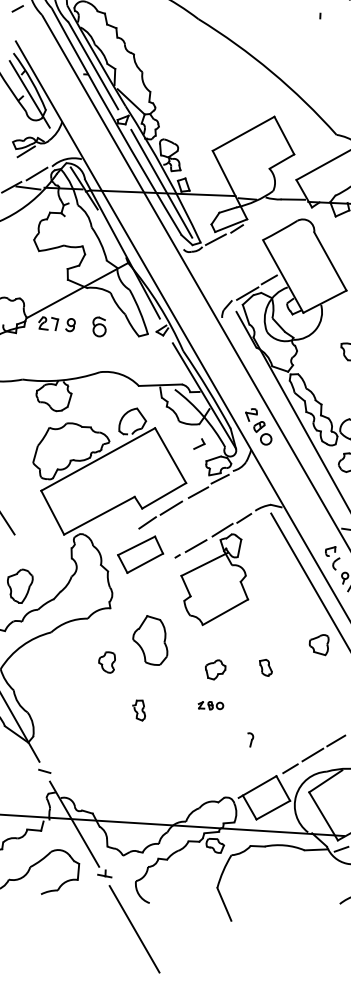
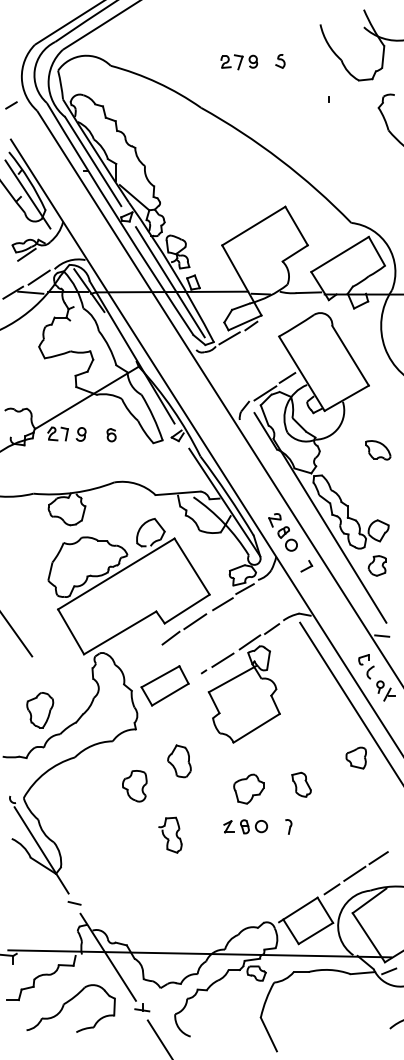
part: (99, 327) -> (111, 435), size x0.62
part: (199, 444) -> (306, 566), moved
part: (140, 554) -> (164, 685), moved
part: (150, 640) -> (179, 761), size x0.62
part: (106, 662) -> (134, 786), size x1.43
part: (265, 667) -> (301, 784), size x1.43
part: (215, 669) -> (248, 788), size x1.43
part: (210, 705) -> (245, 826), size x1.67
part: (138, 709) -> (170, 834), size x1.67
part: (250, 739) -> (288, 826), moved

